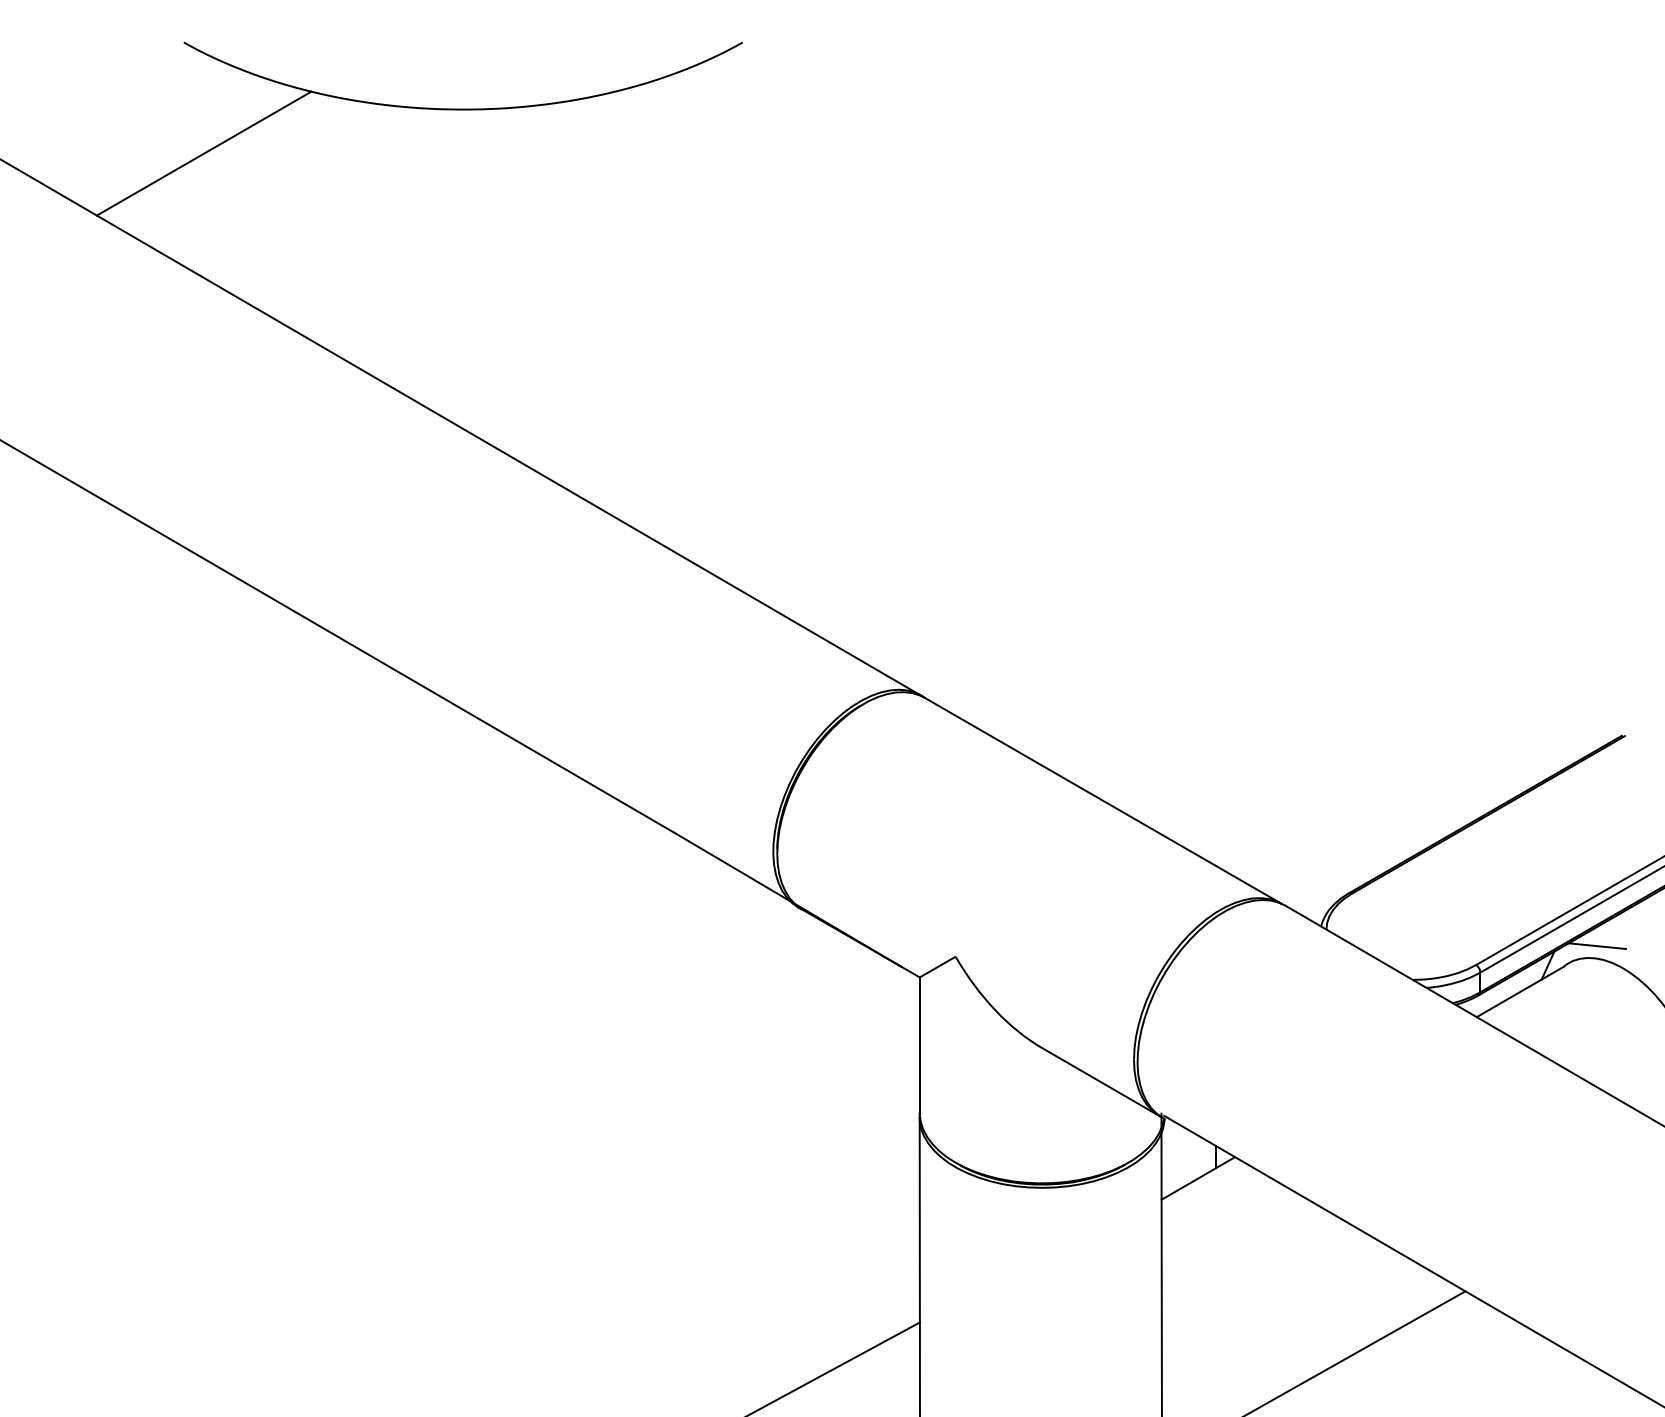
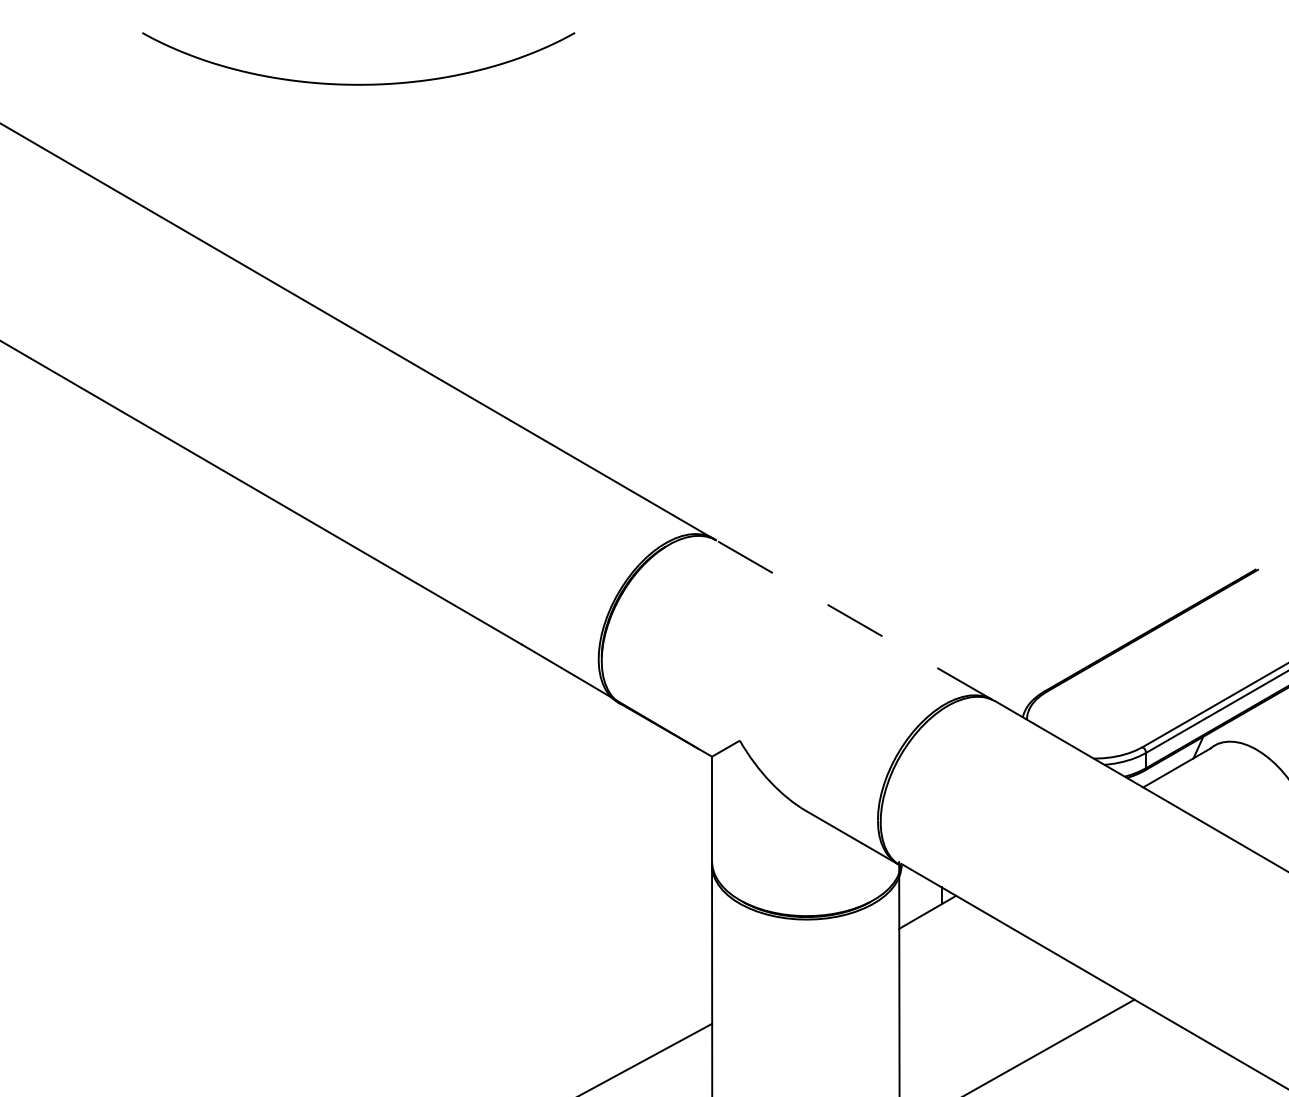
line: (204, 153) -> (158, 118), removed
line: (1102, 800) -> (853, 619), solid -> dashed
line: (1597, 946) -> (1236, 732), removed

